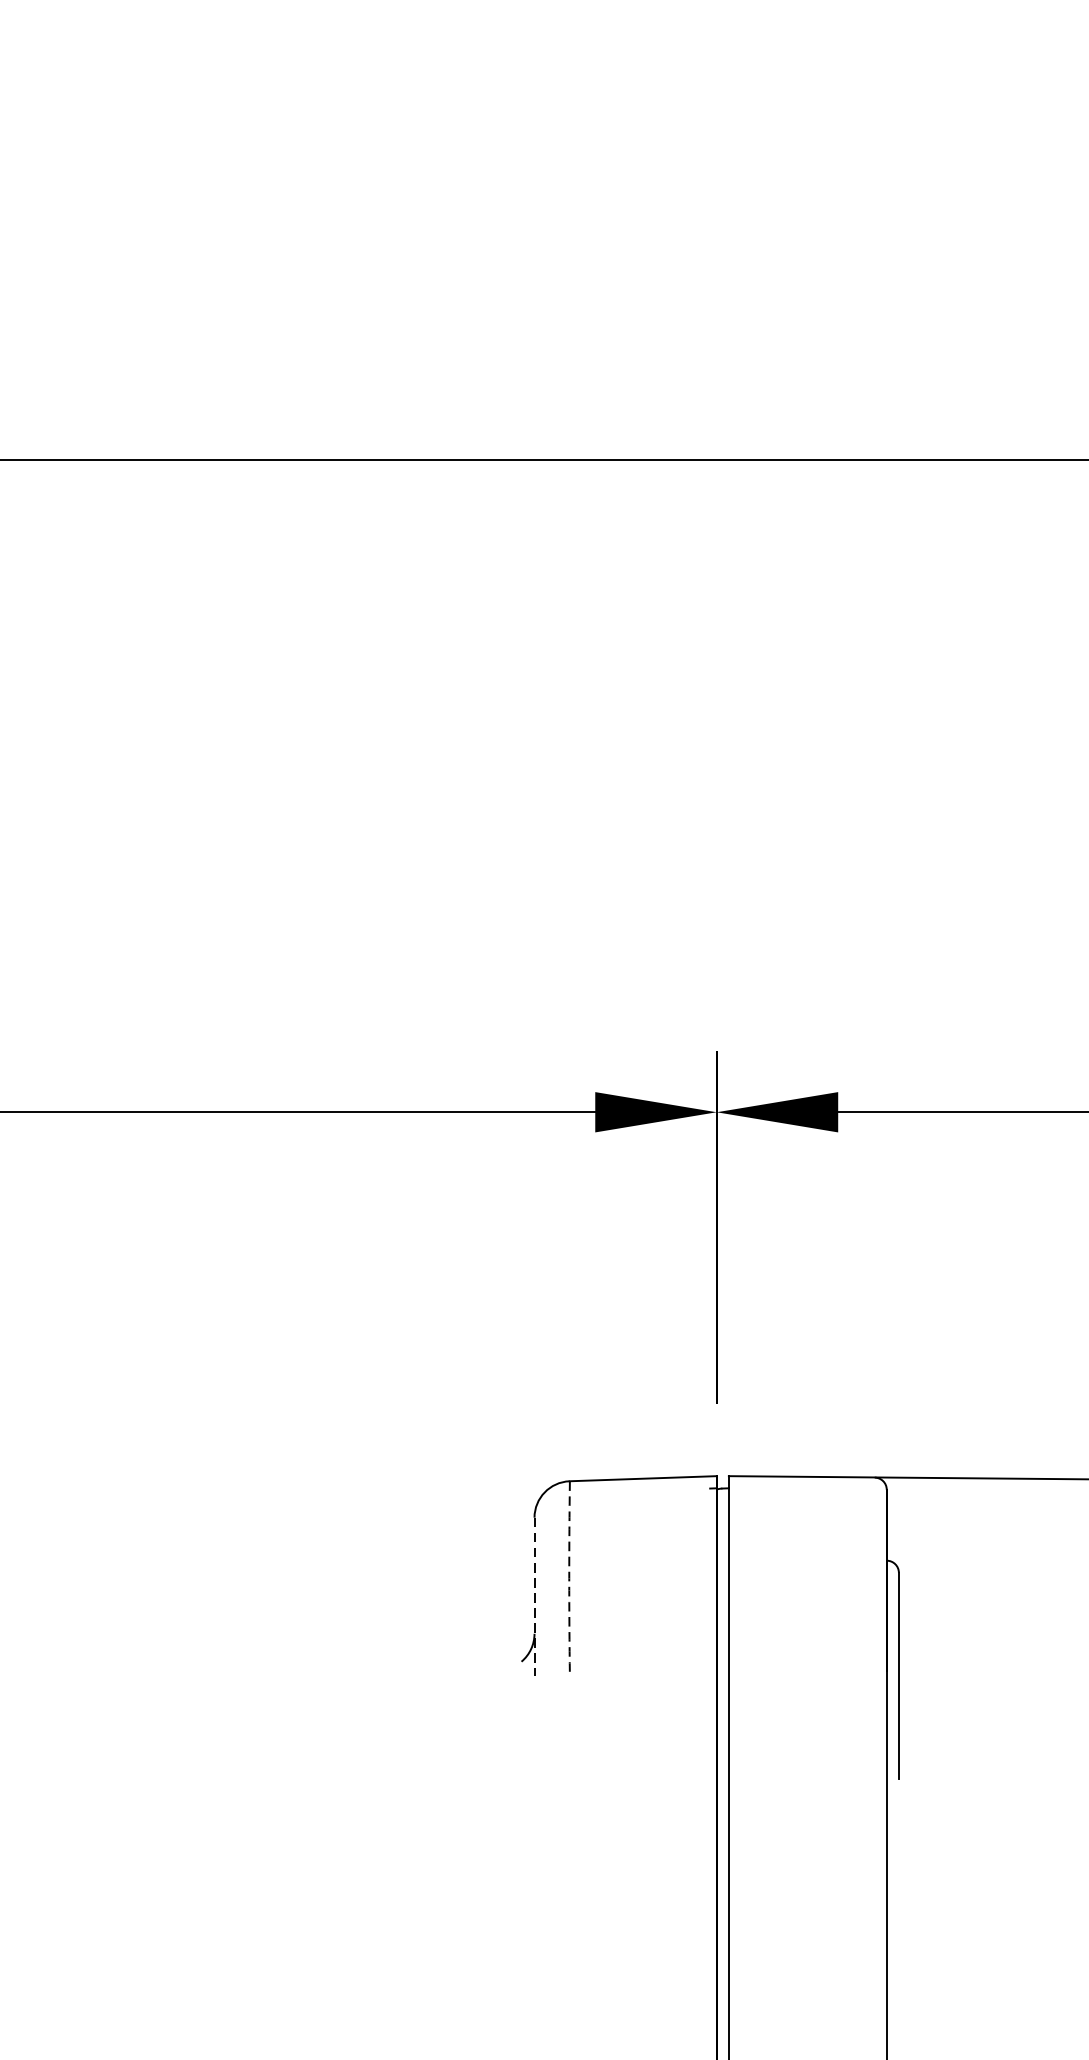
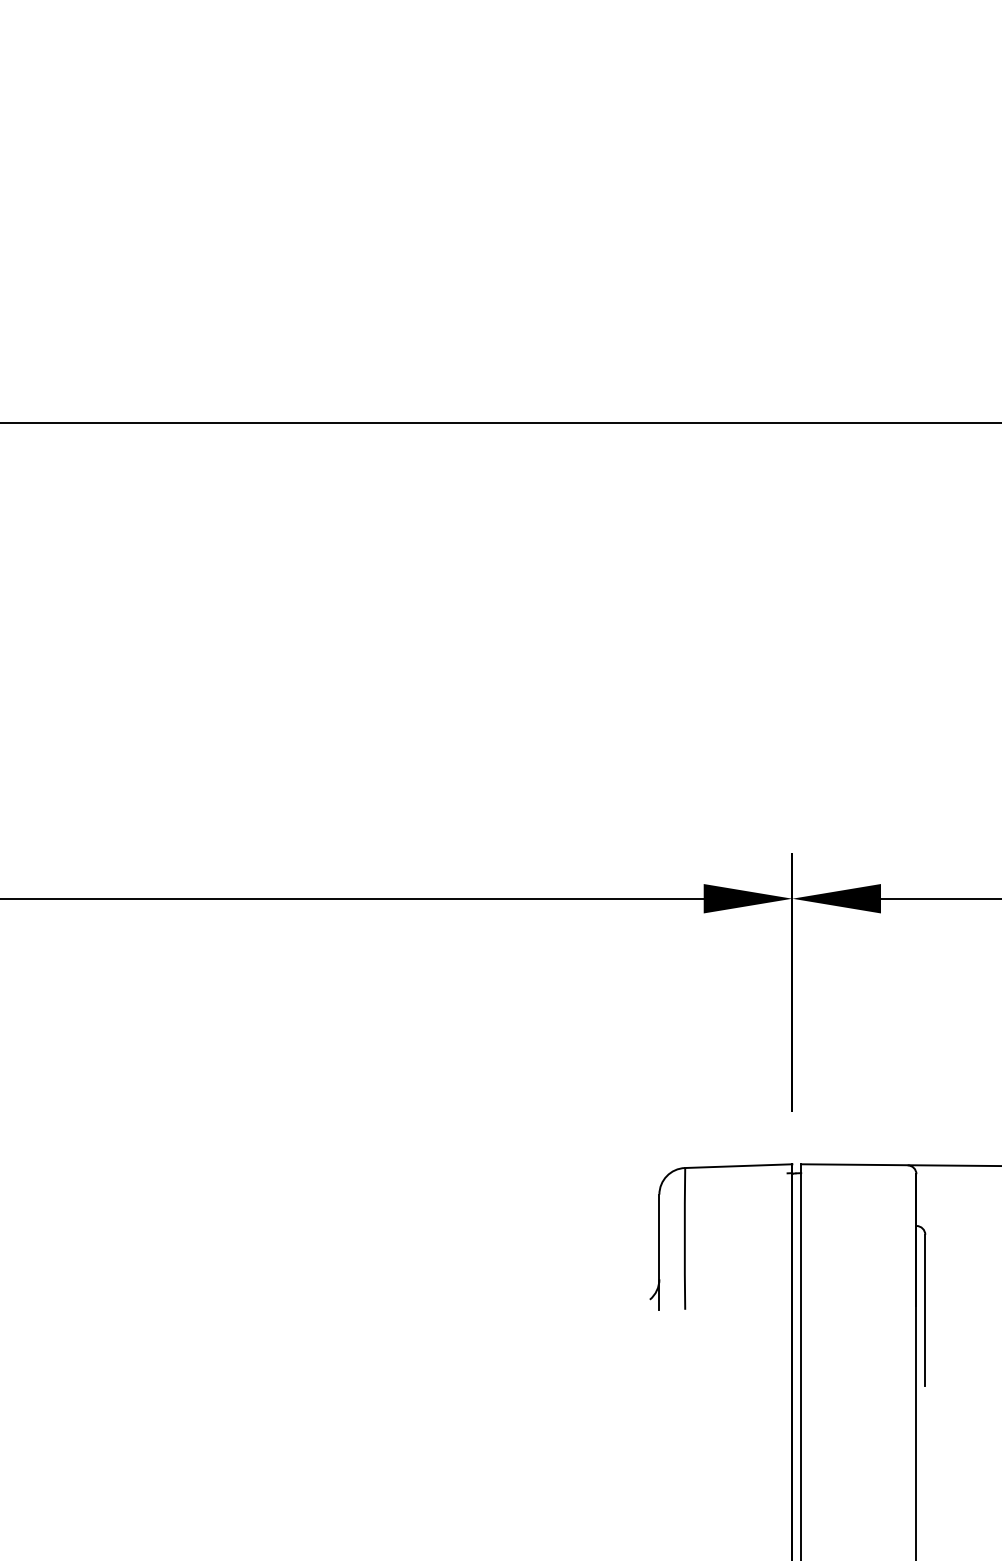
arc: (568, 1577) -> (684, 1238), dashed -> solid
line: (534, 1597) -> (659, 1252), dashed -> solid

